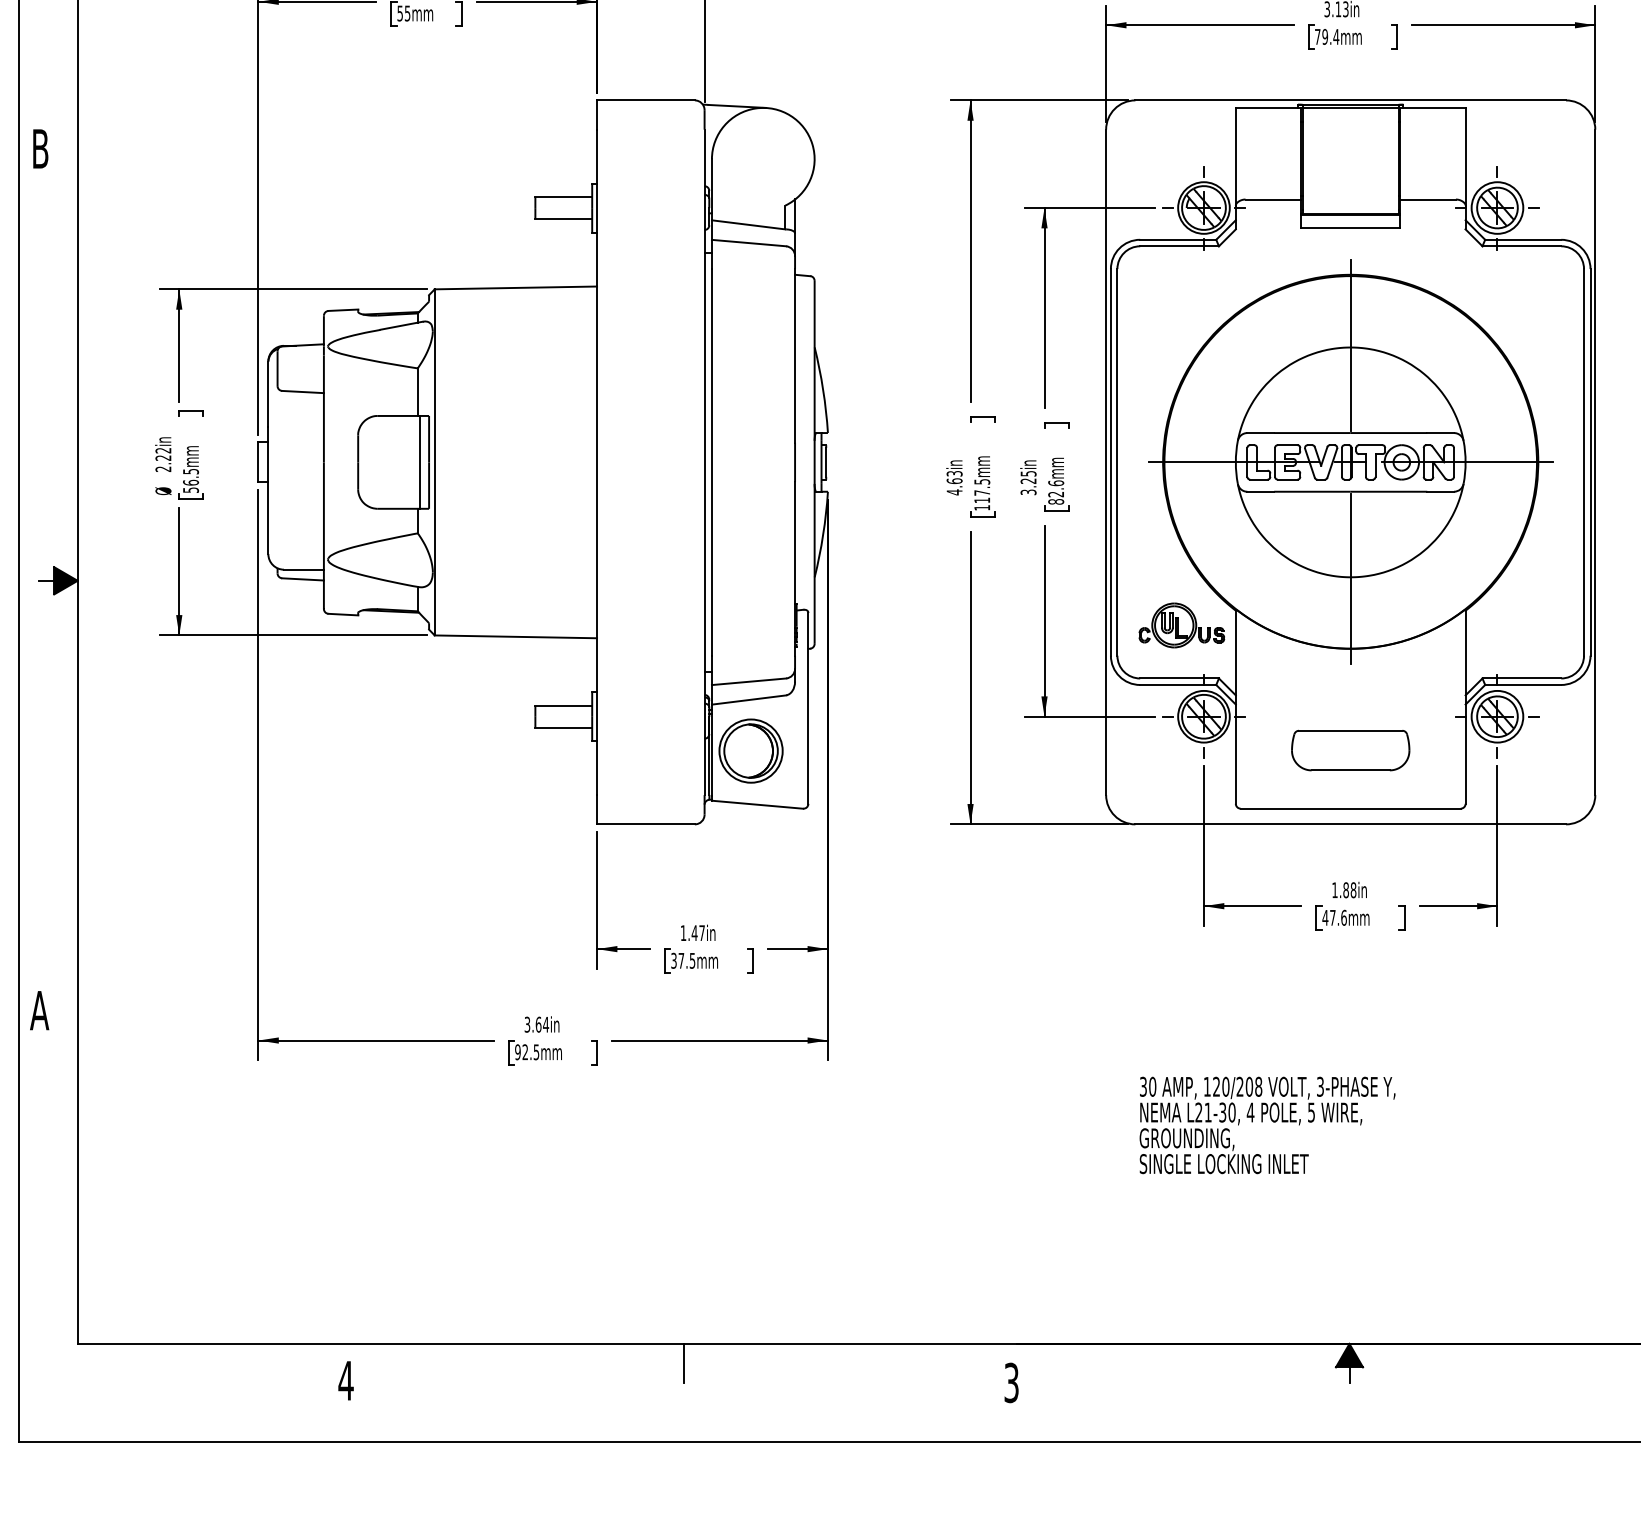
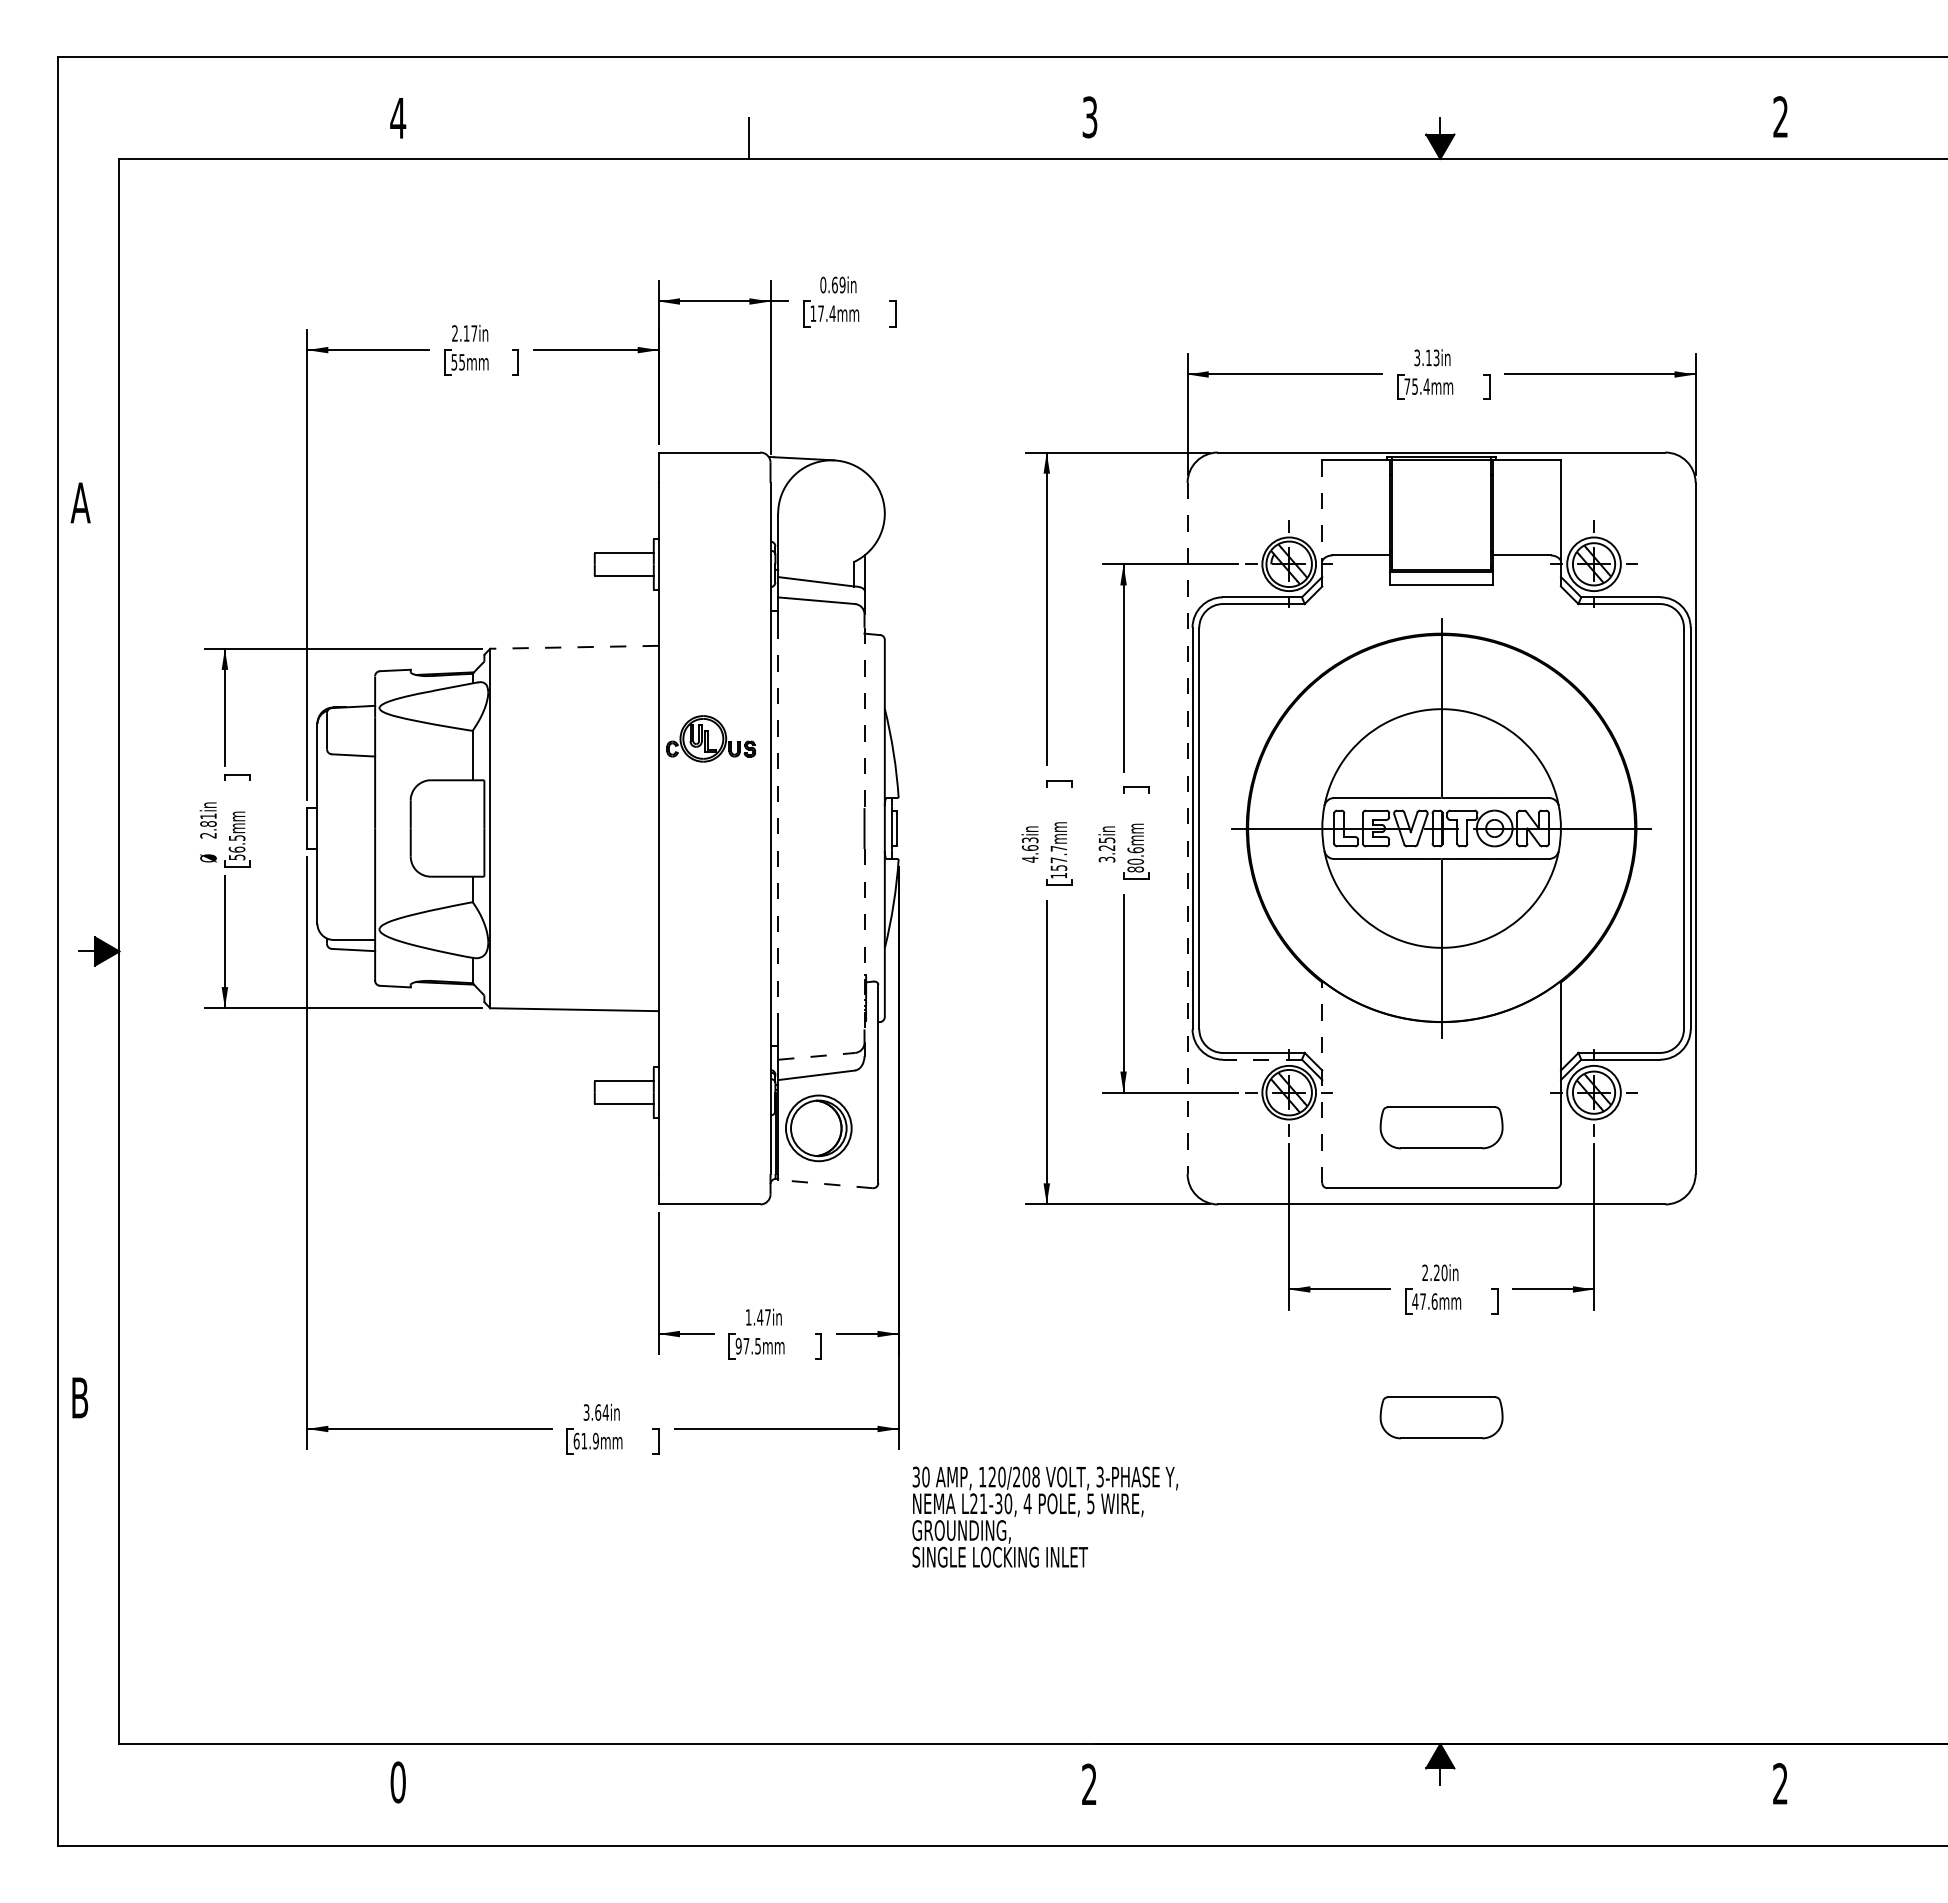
text: (1325, 36) -> (1415, 386), 79.4mm -> 75.4mm
text: (40, 148) -> (80, 502), B -> A
line: (1236, 157) -> (1322, 511), solid -> dashed
line: (515, 288) -> (574, 647), solid -> dashed
line: (795, 356) -> (864, 718), solid -> dashed
text: (163, 453) -> (208, 819), 2.22in -> 2.81in
line: (420, 462) -> (475, 828), removed
line: (712, 462) -> (778, 828), solid -> dashed
line: (1106, 462) -> (1187, 828), solid -> dashed
text: (981, 491) -> (1058, 858), 117.5mm -> 157.7mm
text: (1055, 494) -> (1135, 861), 82.6mm -> 80.6mm
line: (795, 569) -> (864, 939), solid -> dashed
part: (1182, 625) -> (711, 738), moved
line: (748, 681) -> (816, 1056), solid -> dashed
line: (1178, 684) -> (1262, 1059), solid -> dashed
line: (1236, 706) -> (1322, 1082), solid -> dashed
line: (756, 805) -> (824, 1184), solid -> dashed
text: (1343, 889) -> (1434, 1272), 1.88in -> 2.20in
text: (673, 961) -> (738, 1346), 37.5mm -> 97.5mm
text: (39, 1010) -> (79, 1397), A -> B
part: (1350, 1029) -> (1441, 1417), added
text: (526, 1051) -> (585, 1440), 92.5mm -> 61.9mm
text: (1267, 1124) -> (1045, 1516), moved
line: (684, 1363) -> (749, 1764), removed
text: (346, 1380) -> (398, 1782), 4 -> 0
text: (1011, 1382) -> (1089, 1784), 3 -> 2

